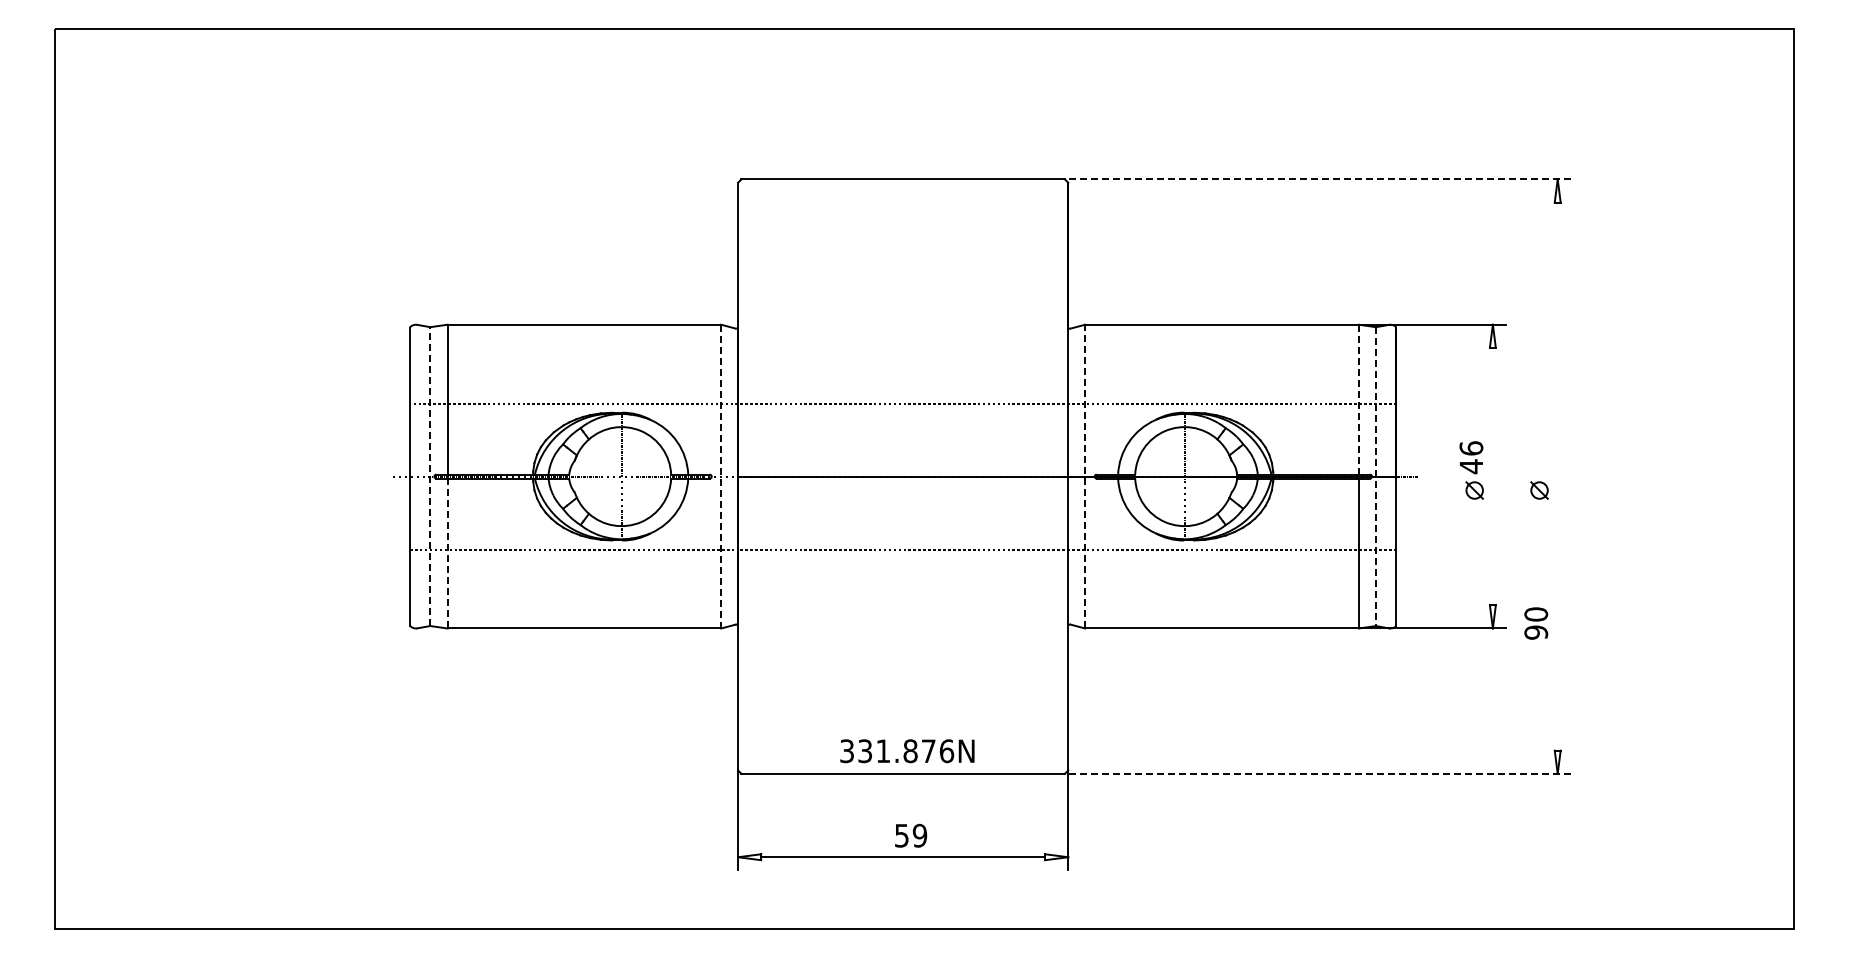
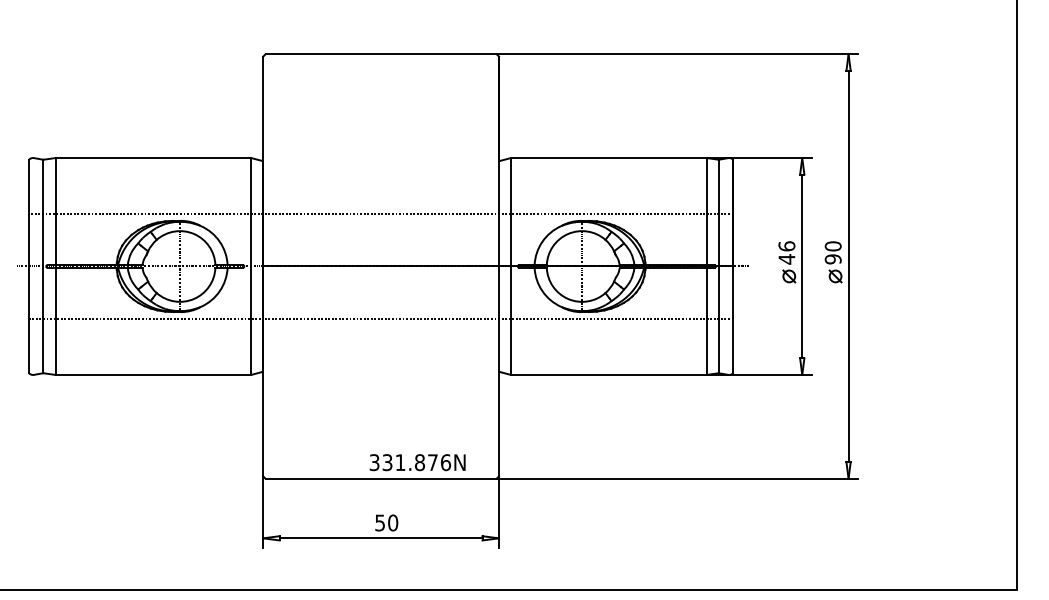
line: (1317, 179) -> (677, 54), dashed -> solid
line: (1358, 399) -> (706, 211), dashed -> solid
line: (430, 476) -> (43, 266), dashed -> solid
line: (721, 476) -> (251, 266), dashed -> solid
line: (1085, 476) -> (511, 266), dashed -> solid
line: (1492, 476) -> (801, 266), added
line: (1557, 476) -> (848, 266), added
line: (1376, 477) -> (719, 267), dashed -> solid
line: (447, 553) -> (55, 321), dashed -> solid
text: (1536, 623) -> (833, 252), moved
text: (907, 751) -> (417, 462), moved
line: (1317, 773) -> (677, 478), dashed -> solid
text: (919, 835) -> (392, 522), 59 -> 50

